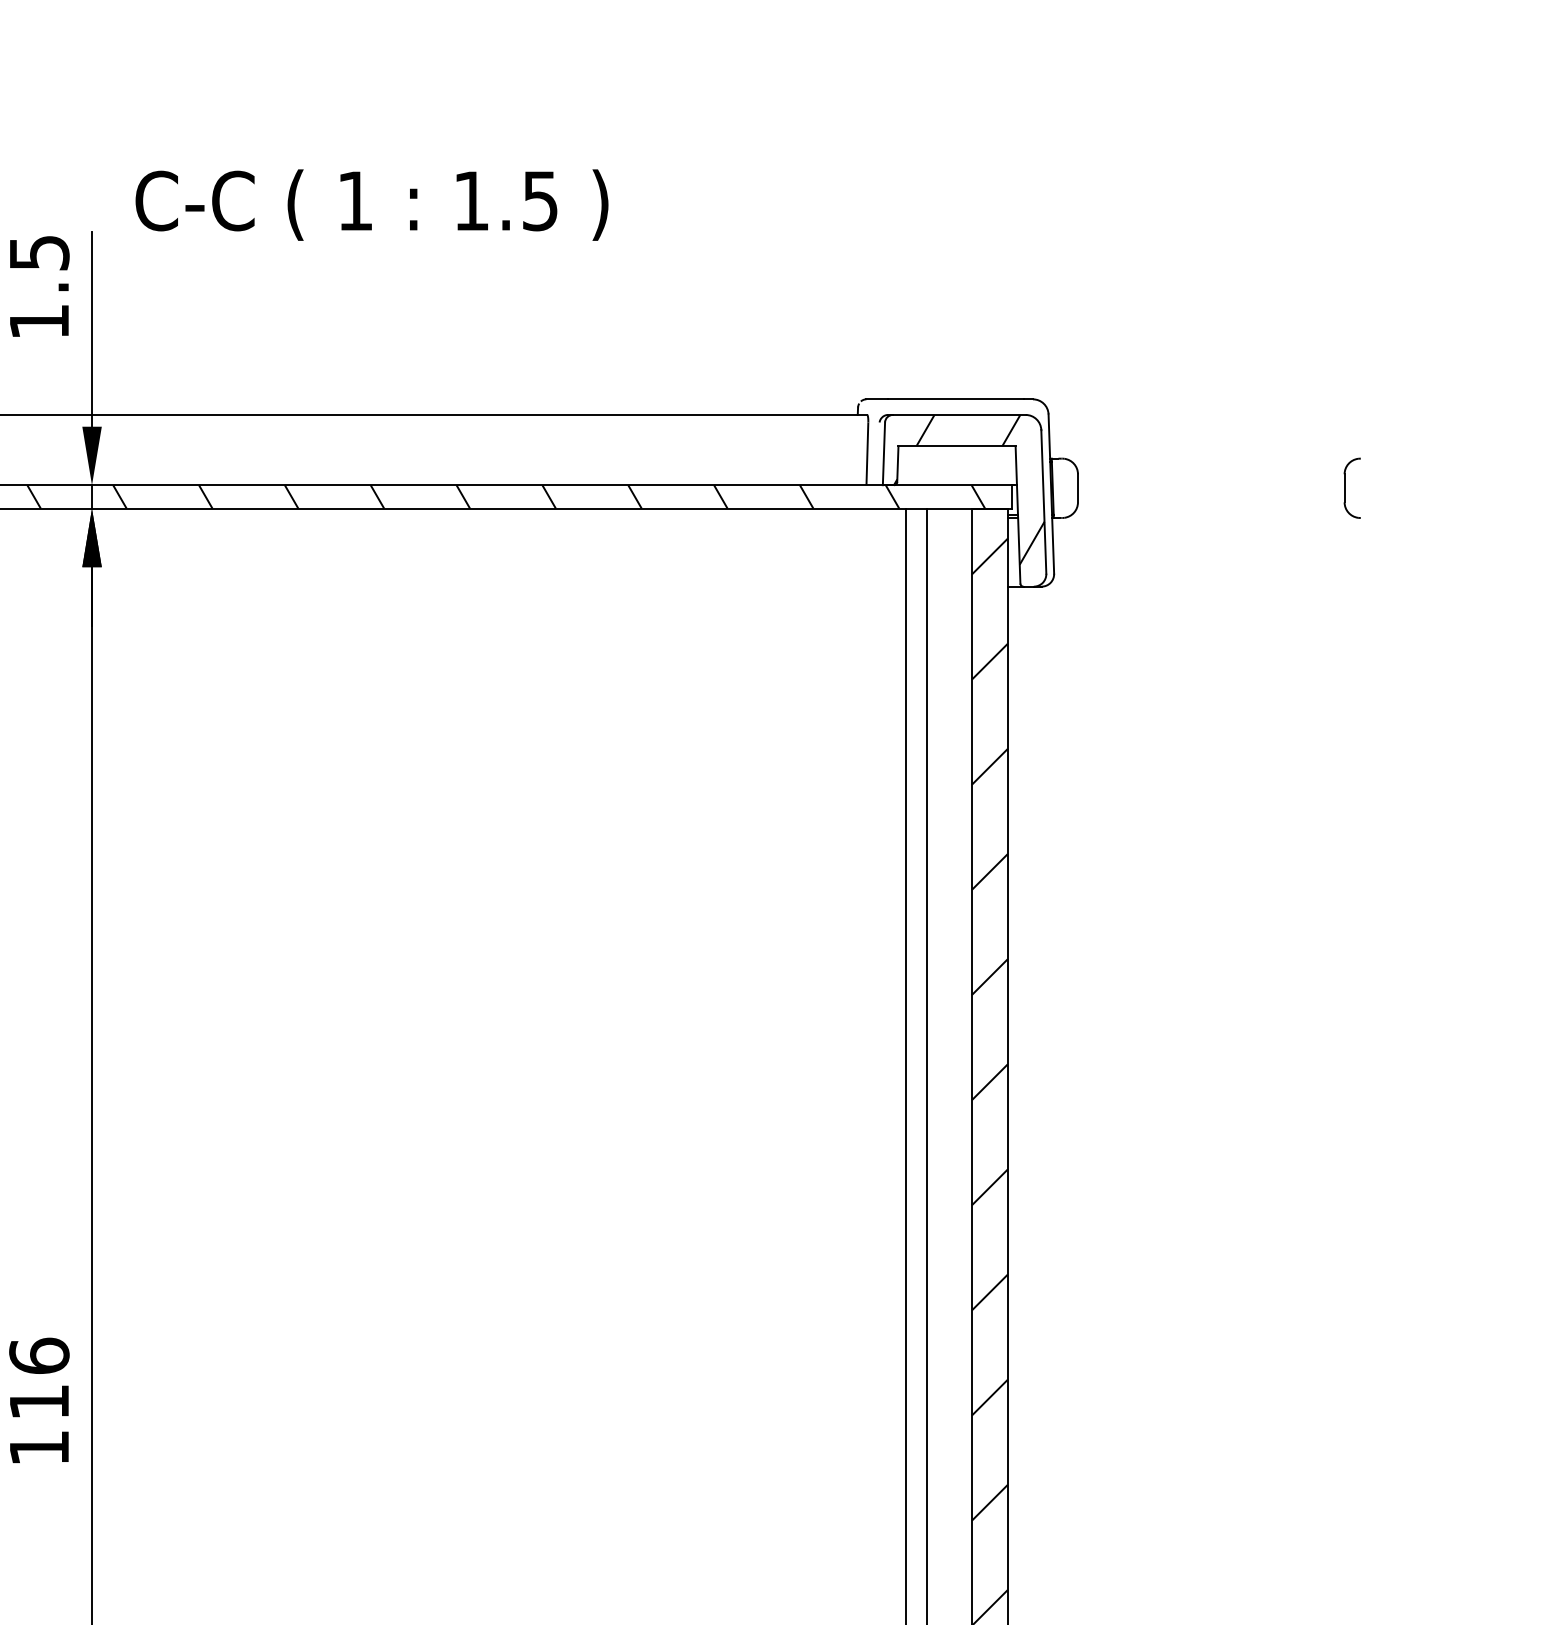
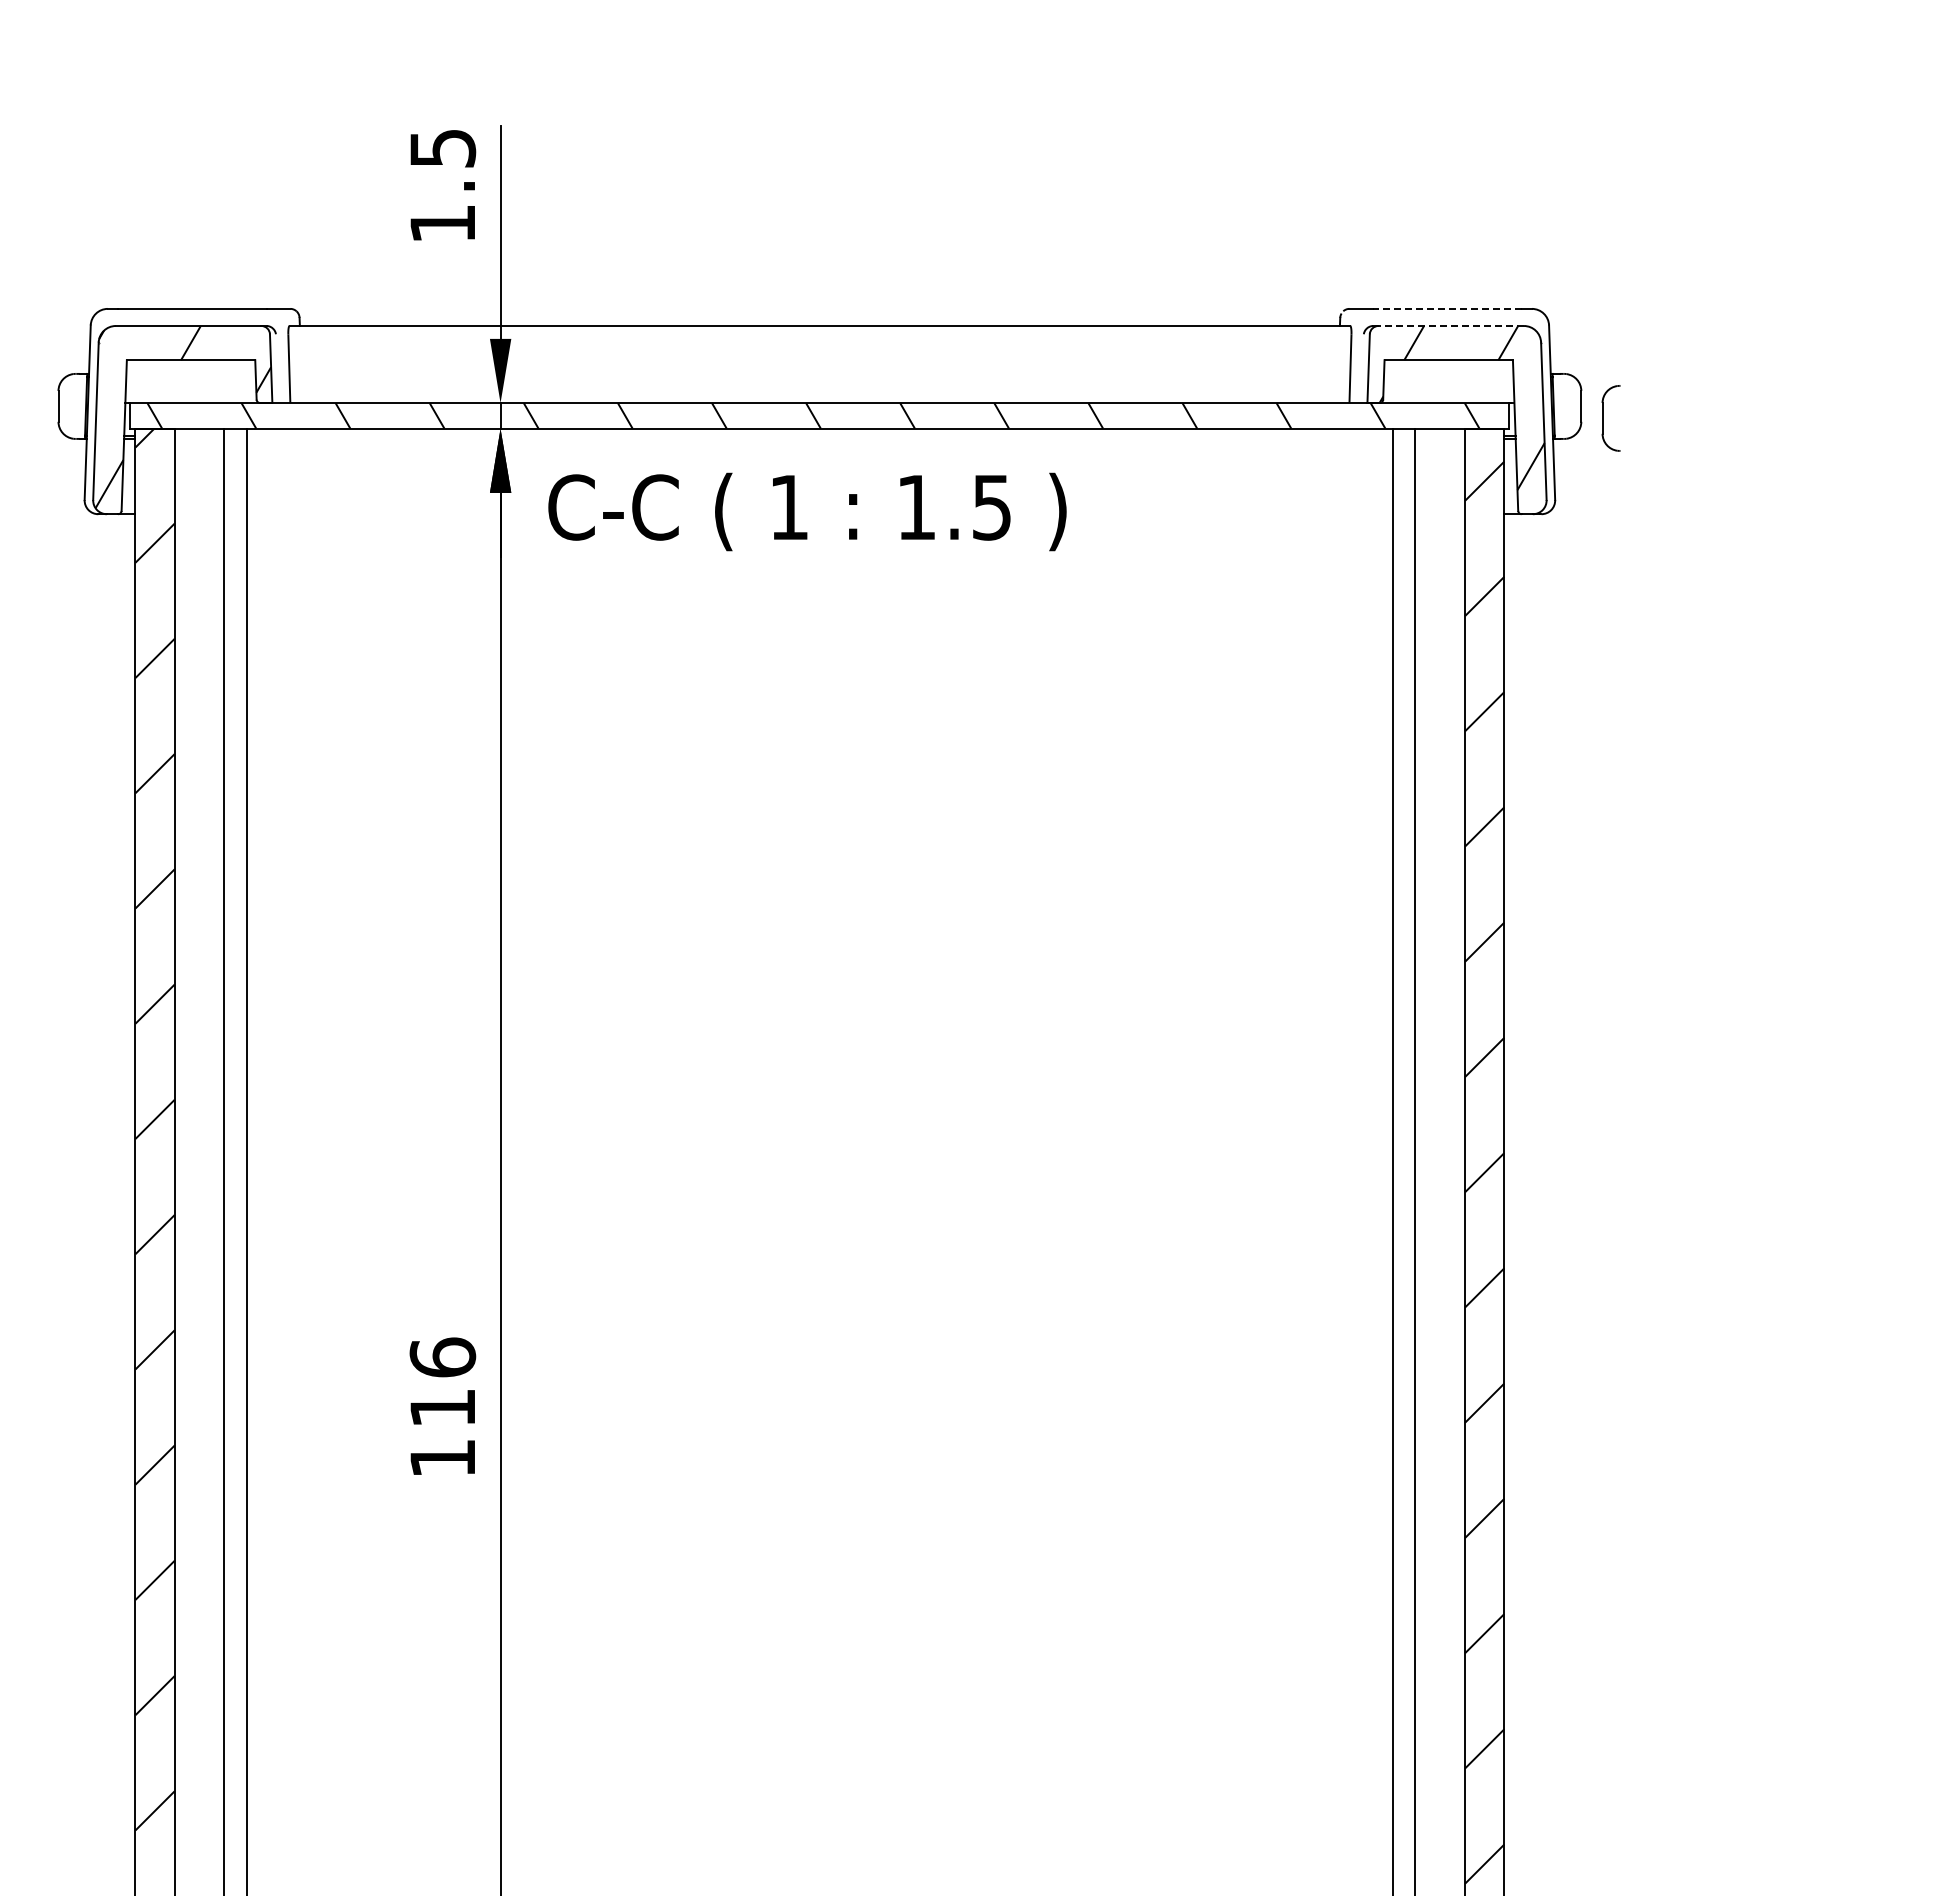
text: (372, 204) -> (807, 511), moved
line: (955, 398) -> (1447, 308), solid -> dashed
line: (959, 415) -> (1451, 326), solid -> dashed
part: (1345, 488) -> (1603, 418), moved

